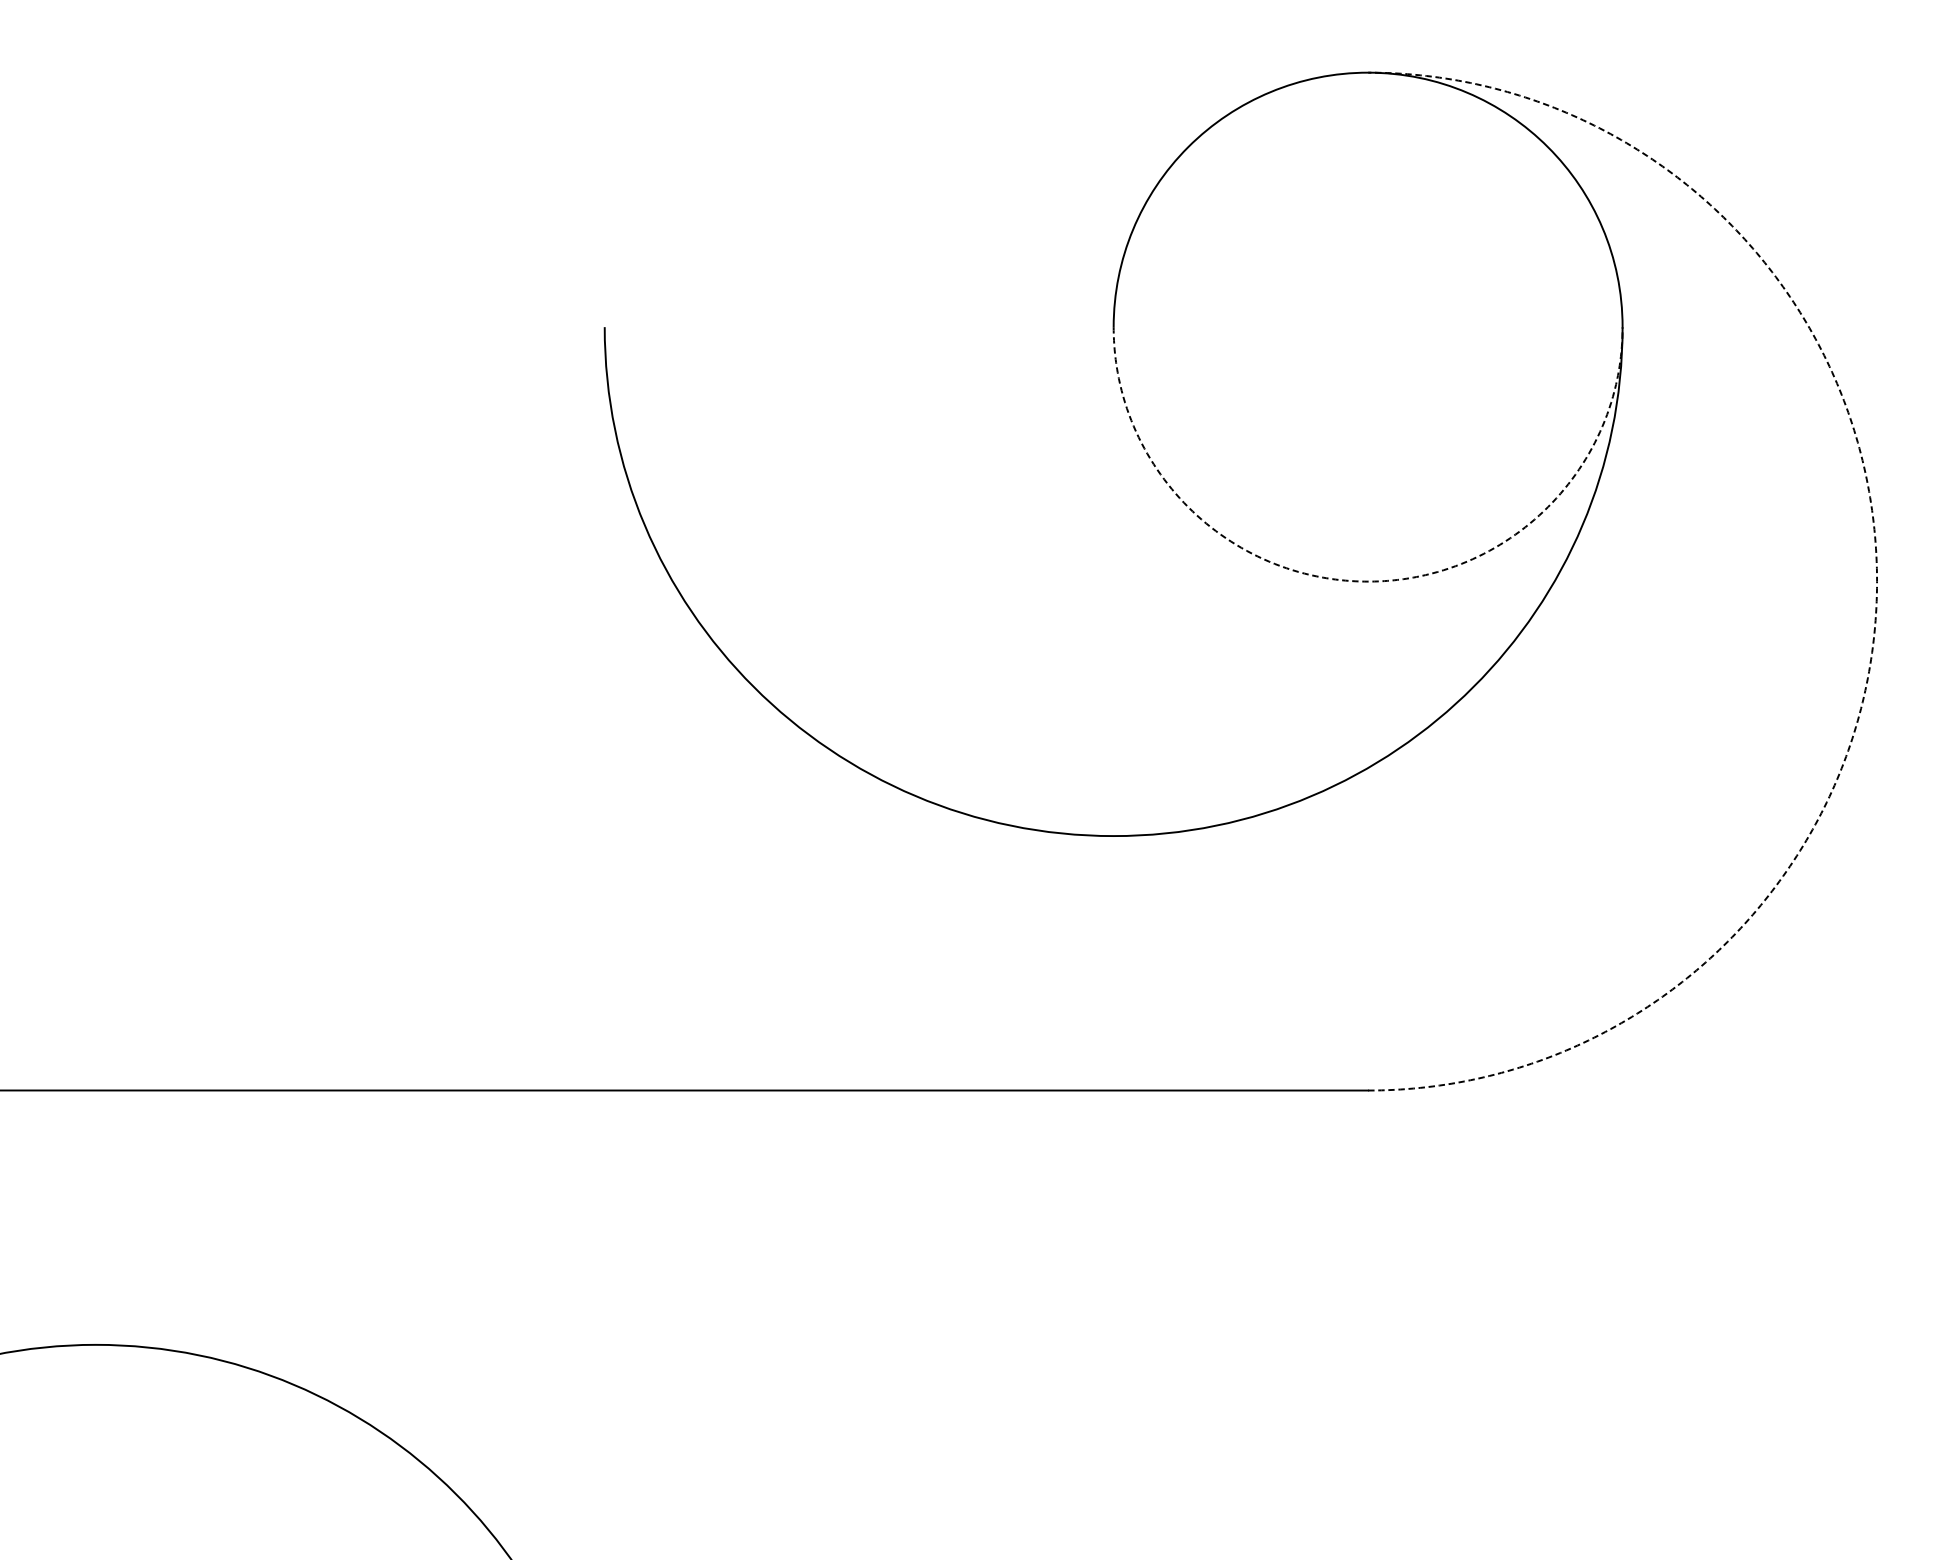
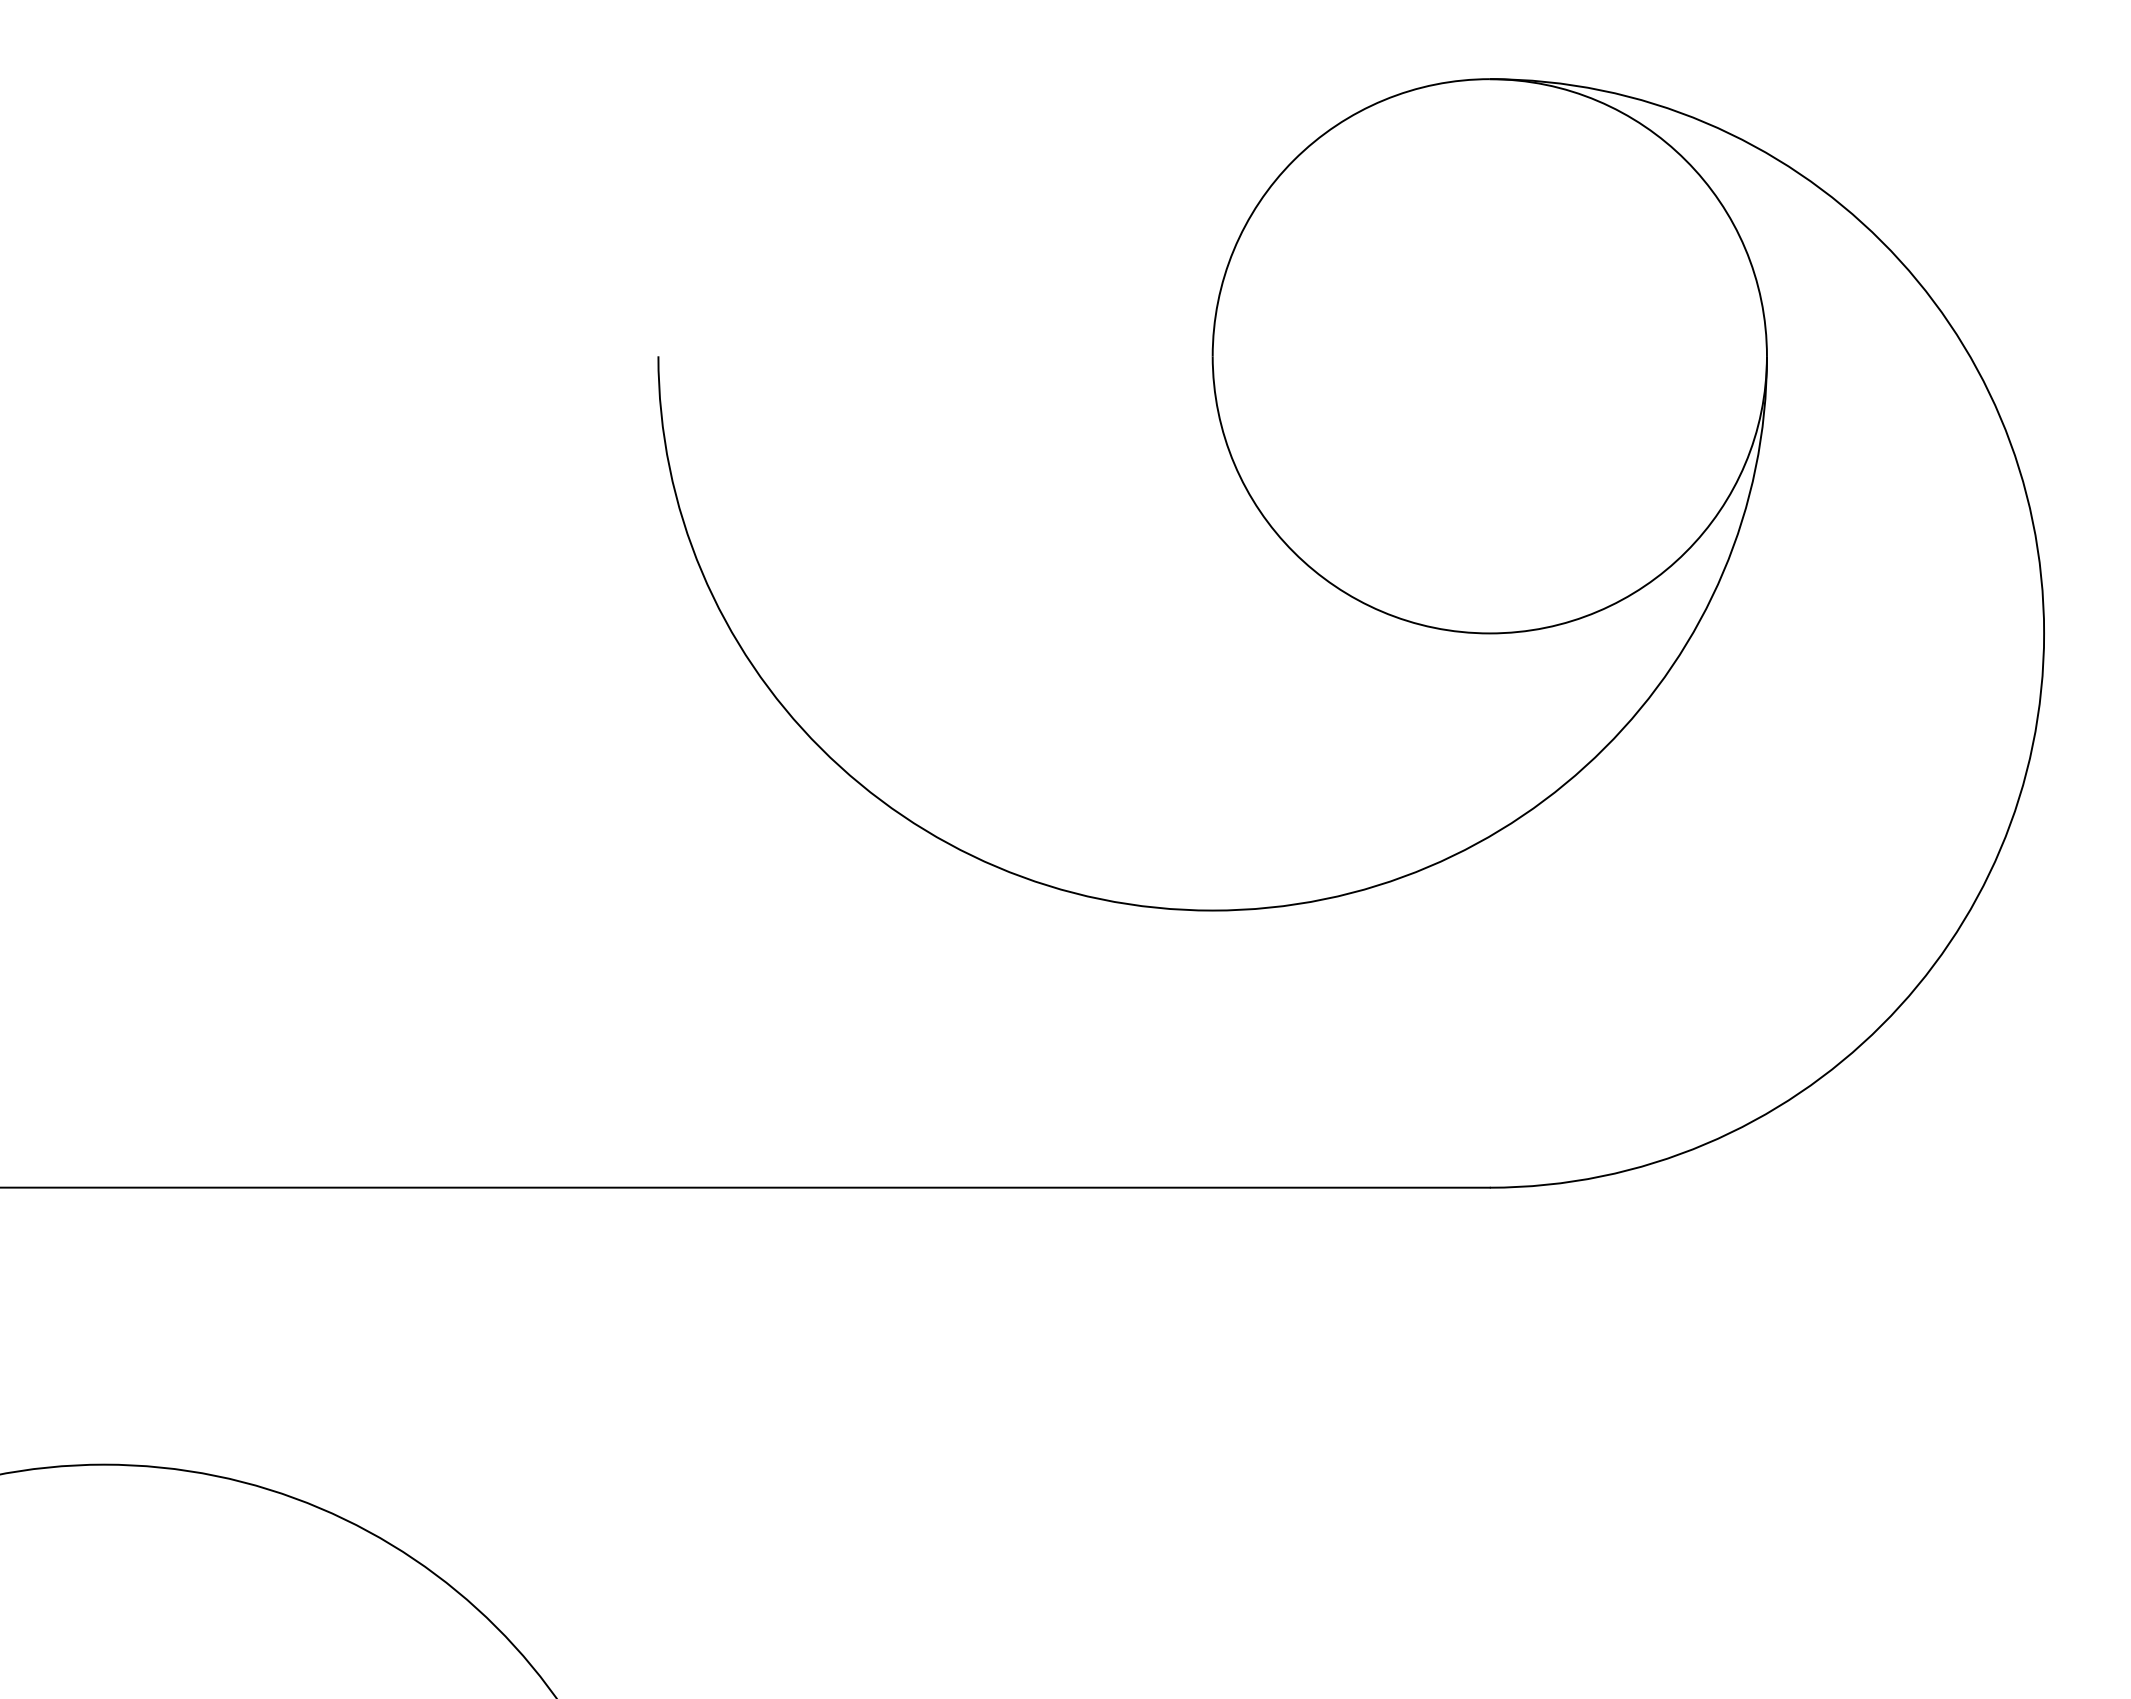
arc: (1367, 581) -> (1489, 633), dashed -> solid
arc: (1877, 581) -> (2044, 633), dashed -> solid

